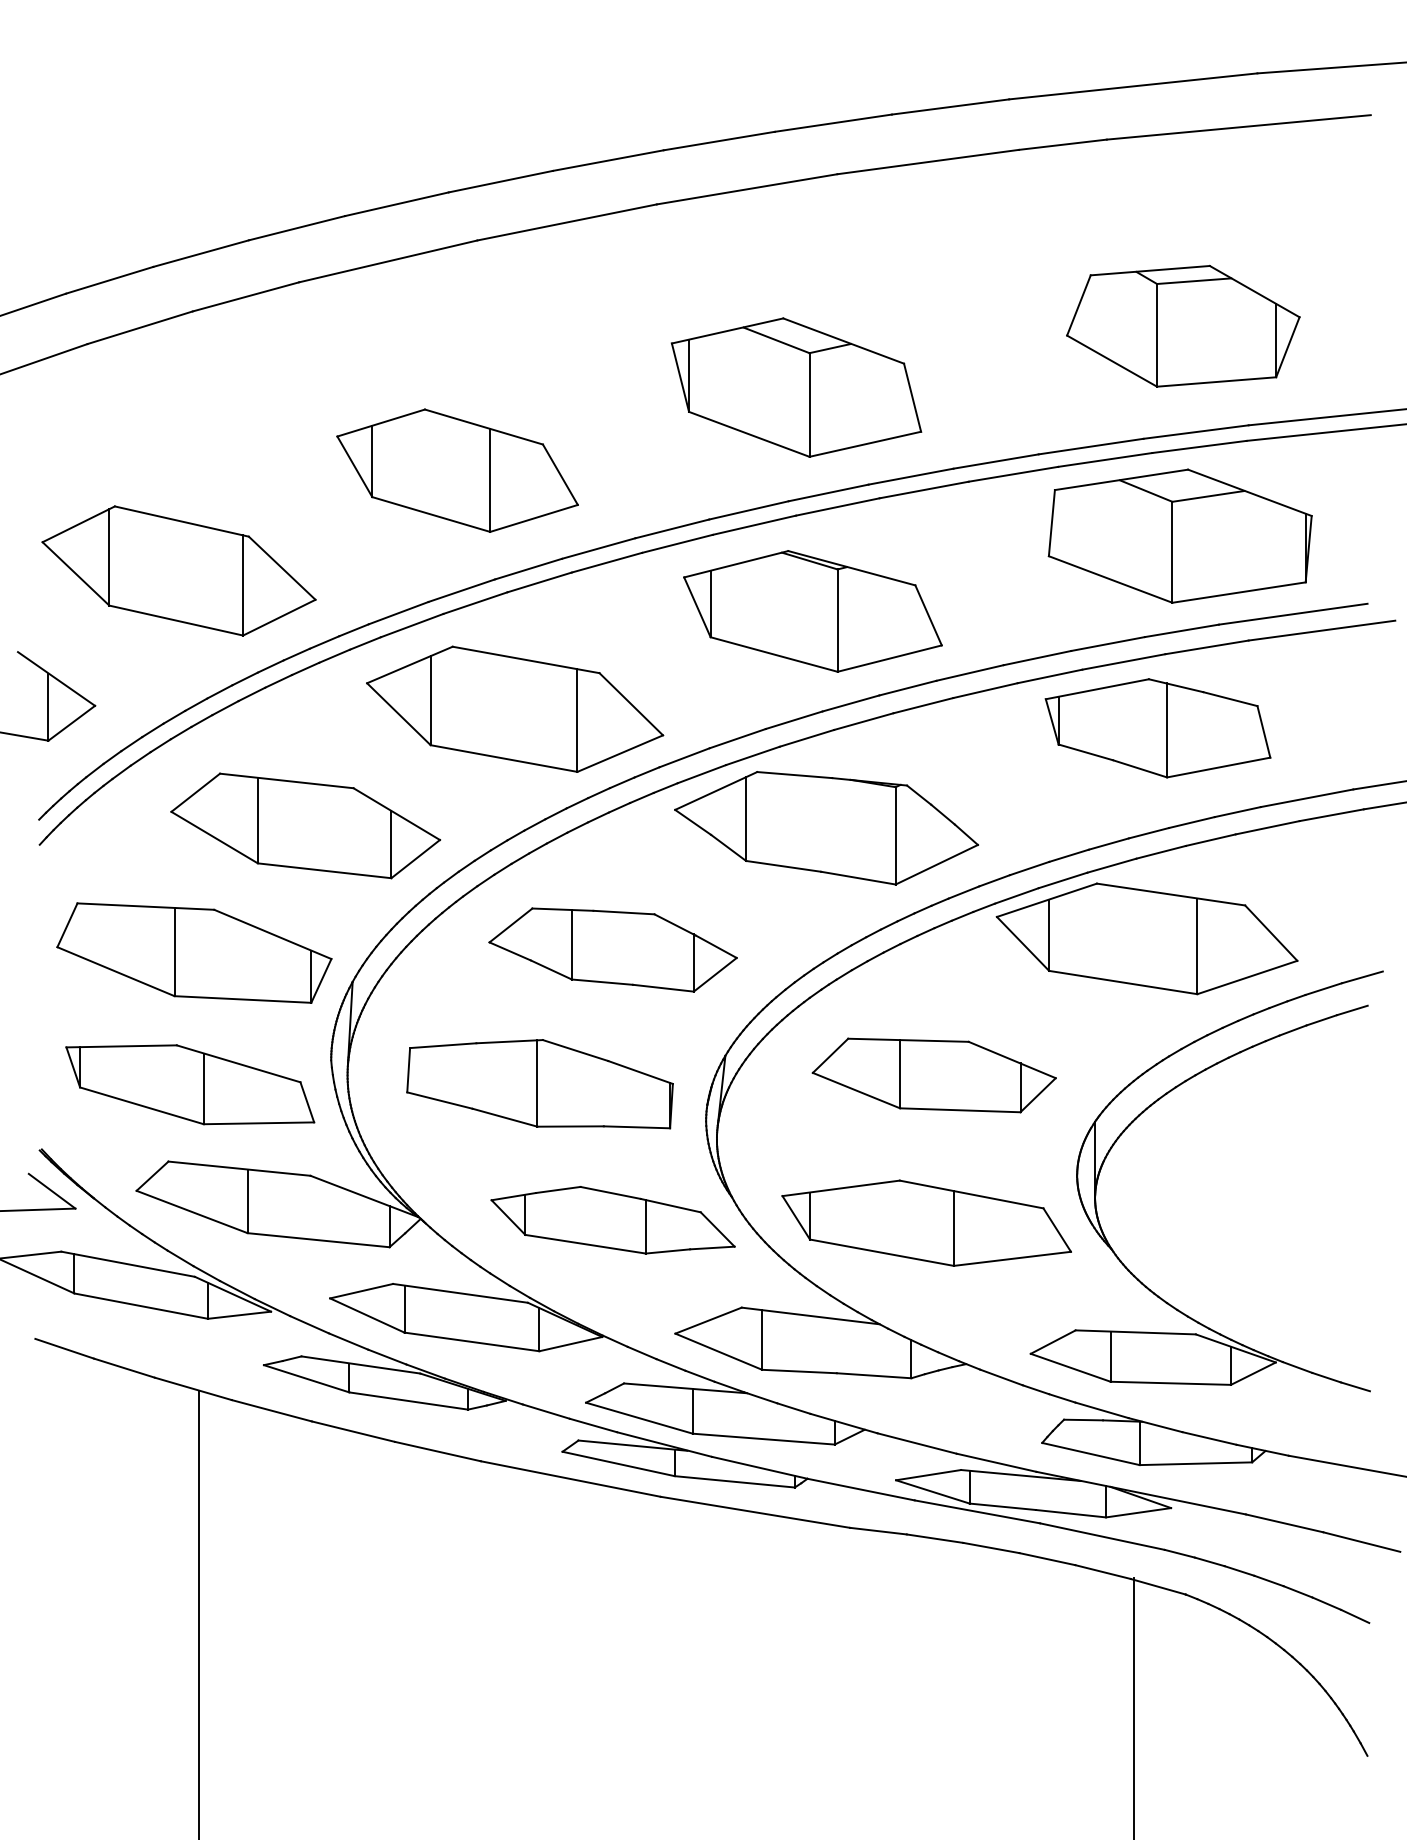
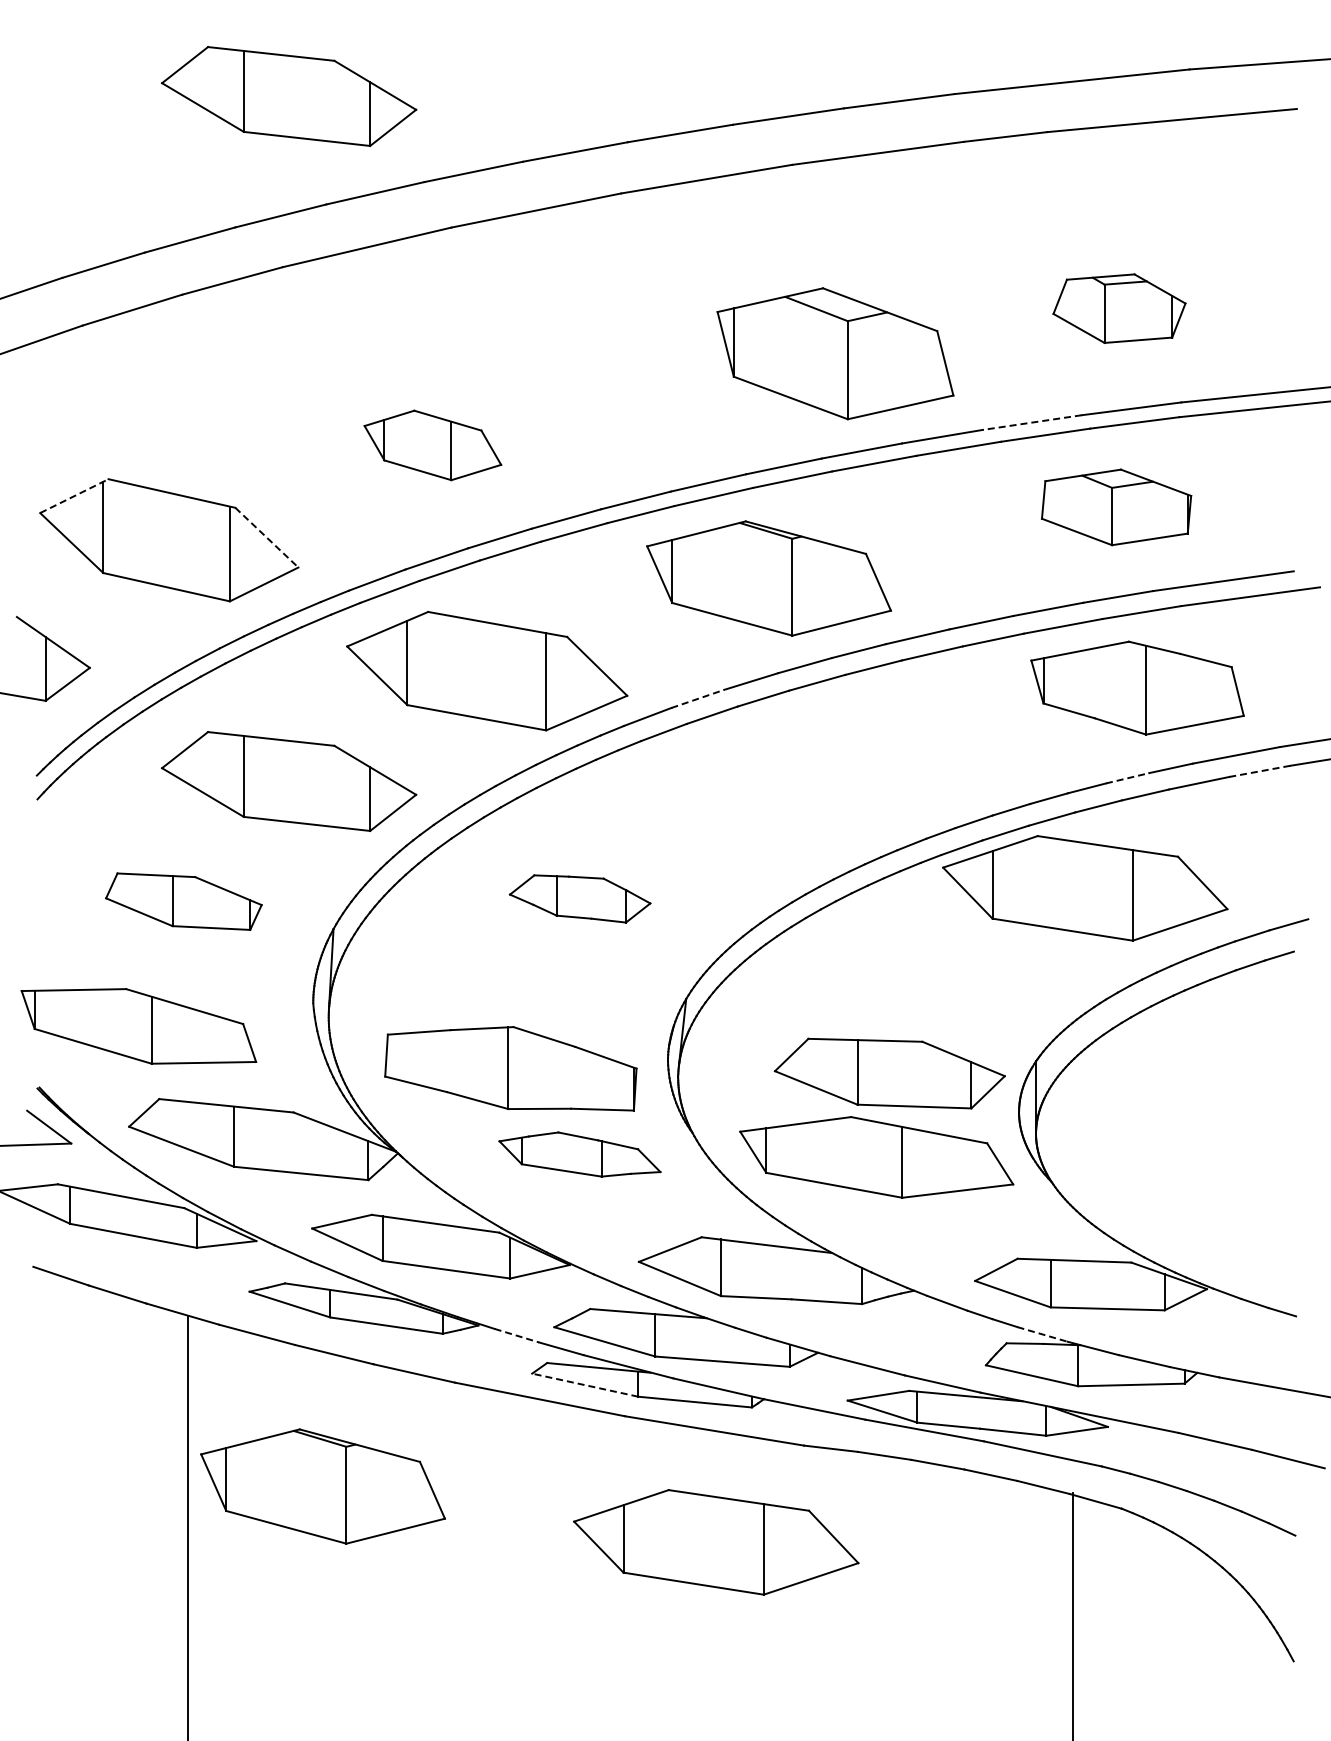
part: (306, 101) -> (289, 96), added
part: (1183, 326) -> (1119, 308), size x0.6
part: (796, 387) -> (835, 353), moved
line: (1090, 446) -> (1031, 422), solid -> dashed
part: (457, 470) -> (432, 445), size x0.6
line: (78, 523) -> (74, 495), solid -> dashed
part: (1180, 536) -> (1116, 507), size x0.6
line: (282, 569) -> (267, 538), solid -> dashed
part: (1157, 727) -> (1137, 687), moved
line: (738, 738) -> (698, 698), solid -> dashed
line: (1331, 815) -> (1259, 771), solid -> dashed
line: (1192, 822) -> (1128, 778), solid -> dashed
part: (826, 828) -> (781, 783), removed
part: (613, 949) -> (580, 898), size x0.6
part: (194, 952) -> (183, 901), size x0.6
part: (933, 1075) -> (889, 1073), moved
part: (539, 1083) -> (510, 1068), moved
part: (189, 1084) -> (138, 1026), moved
part: (612, 1220) -> (579, 1154), size x0.7
line: (1103, 1410) -> (1043, 1334), solid -> dashed
line: (547, 1411) -> (517, 1335), solid -> dashed
line: (617, 1464) -> (584, 1385), solid -> dashed
part: (340, 1571) -> (322, 1486), added
part: (757, 1630) -> (716, 1542), added

